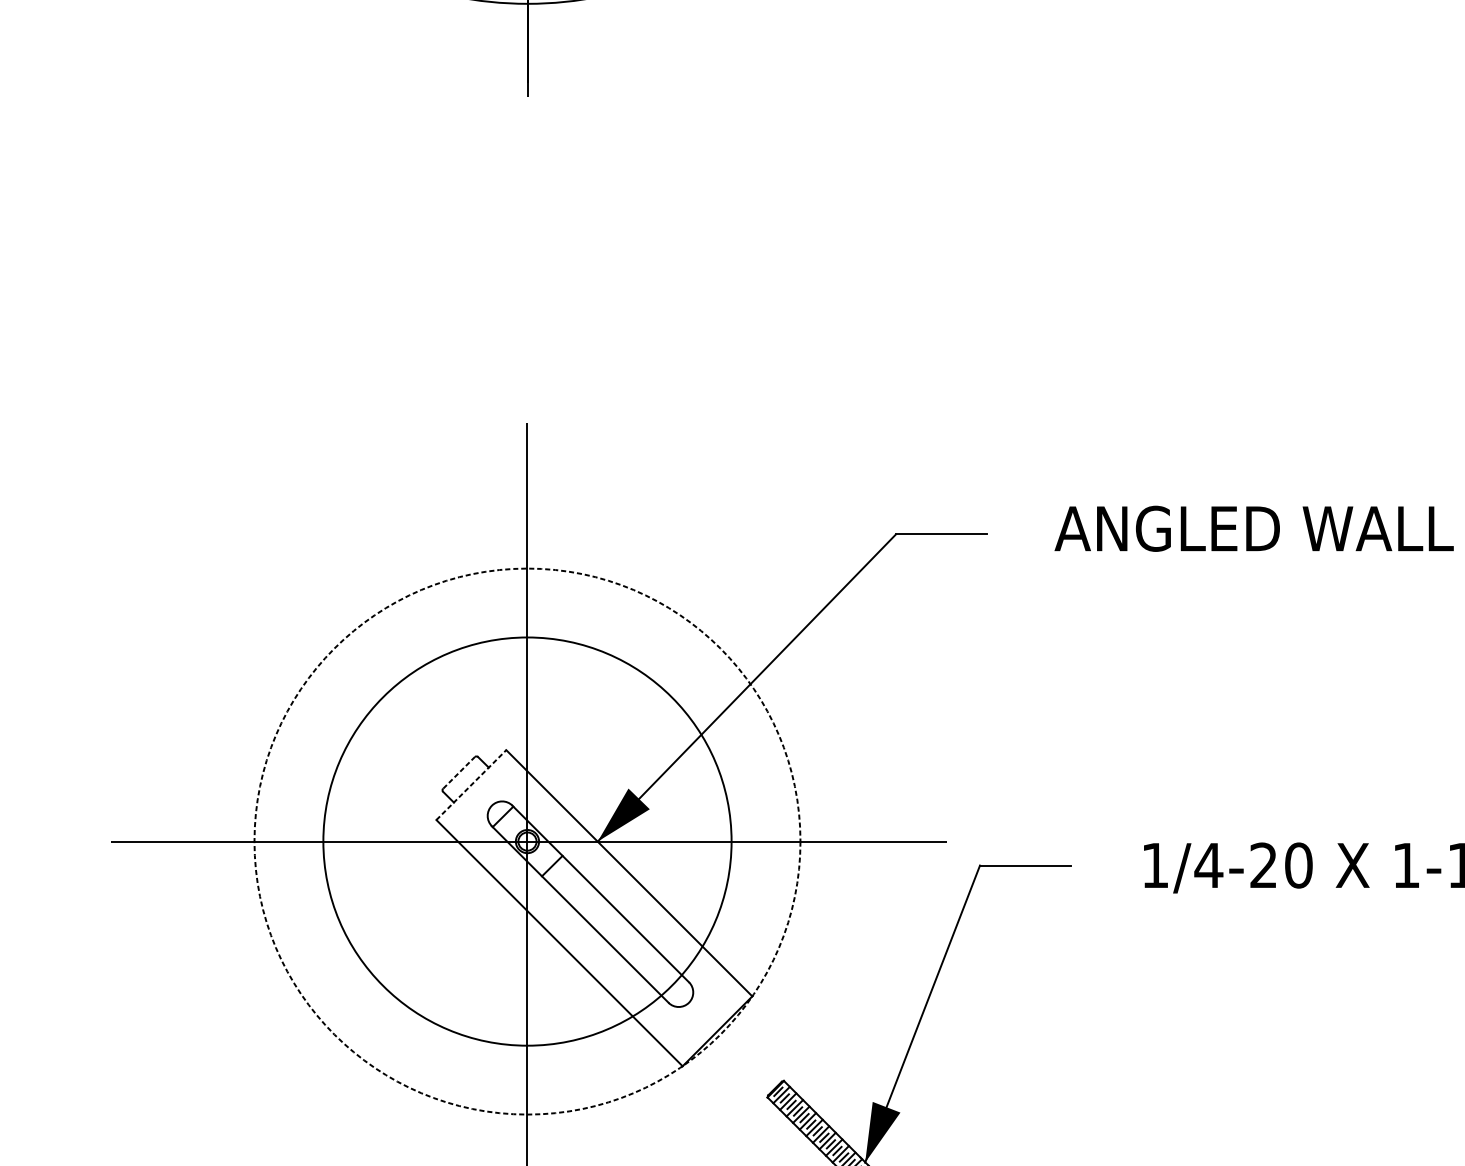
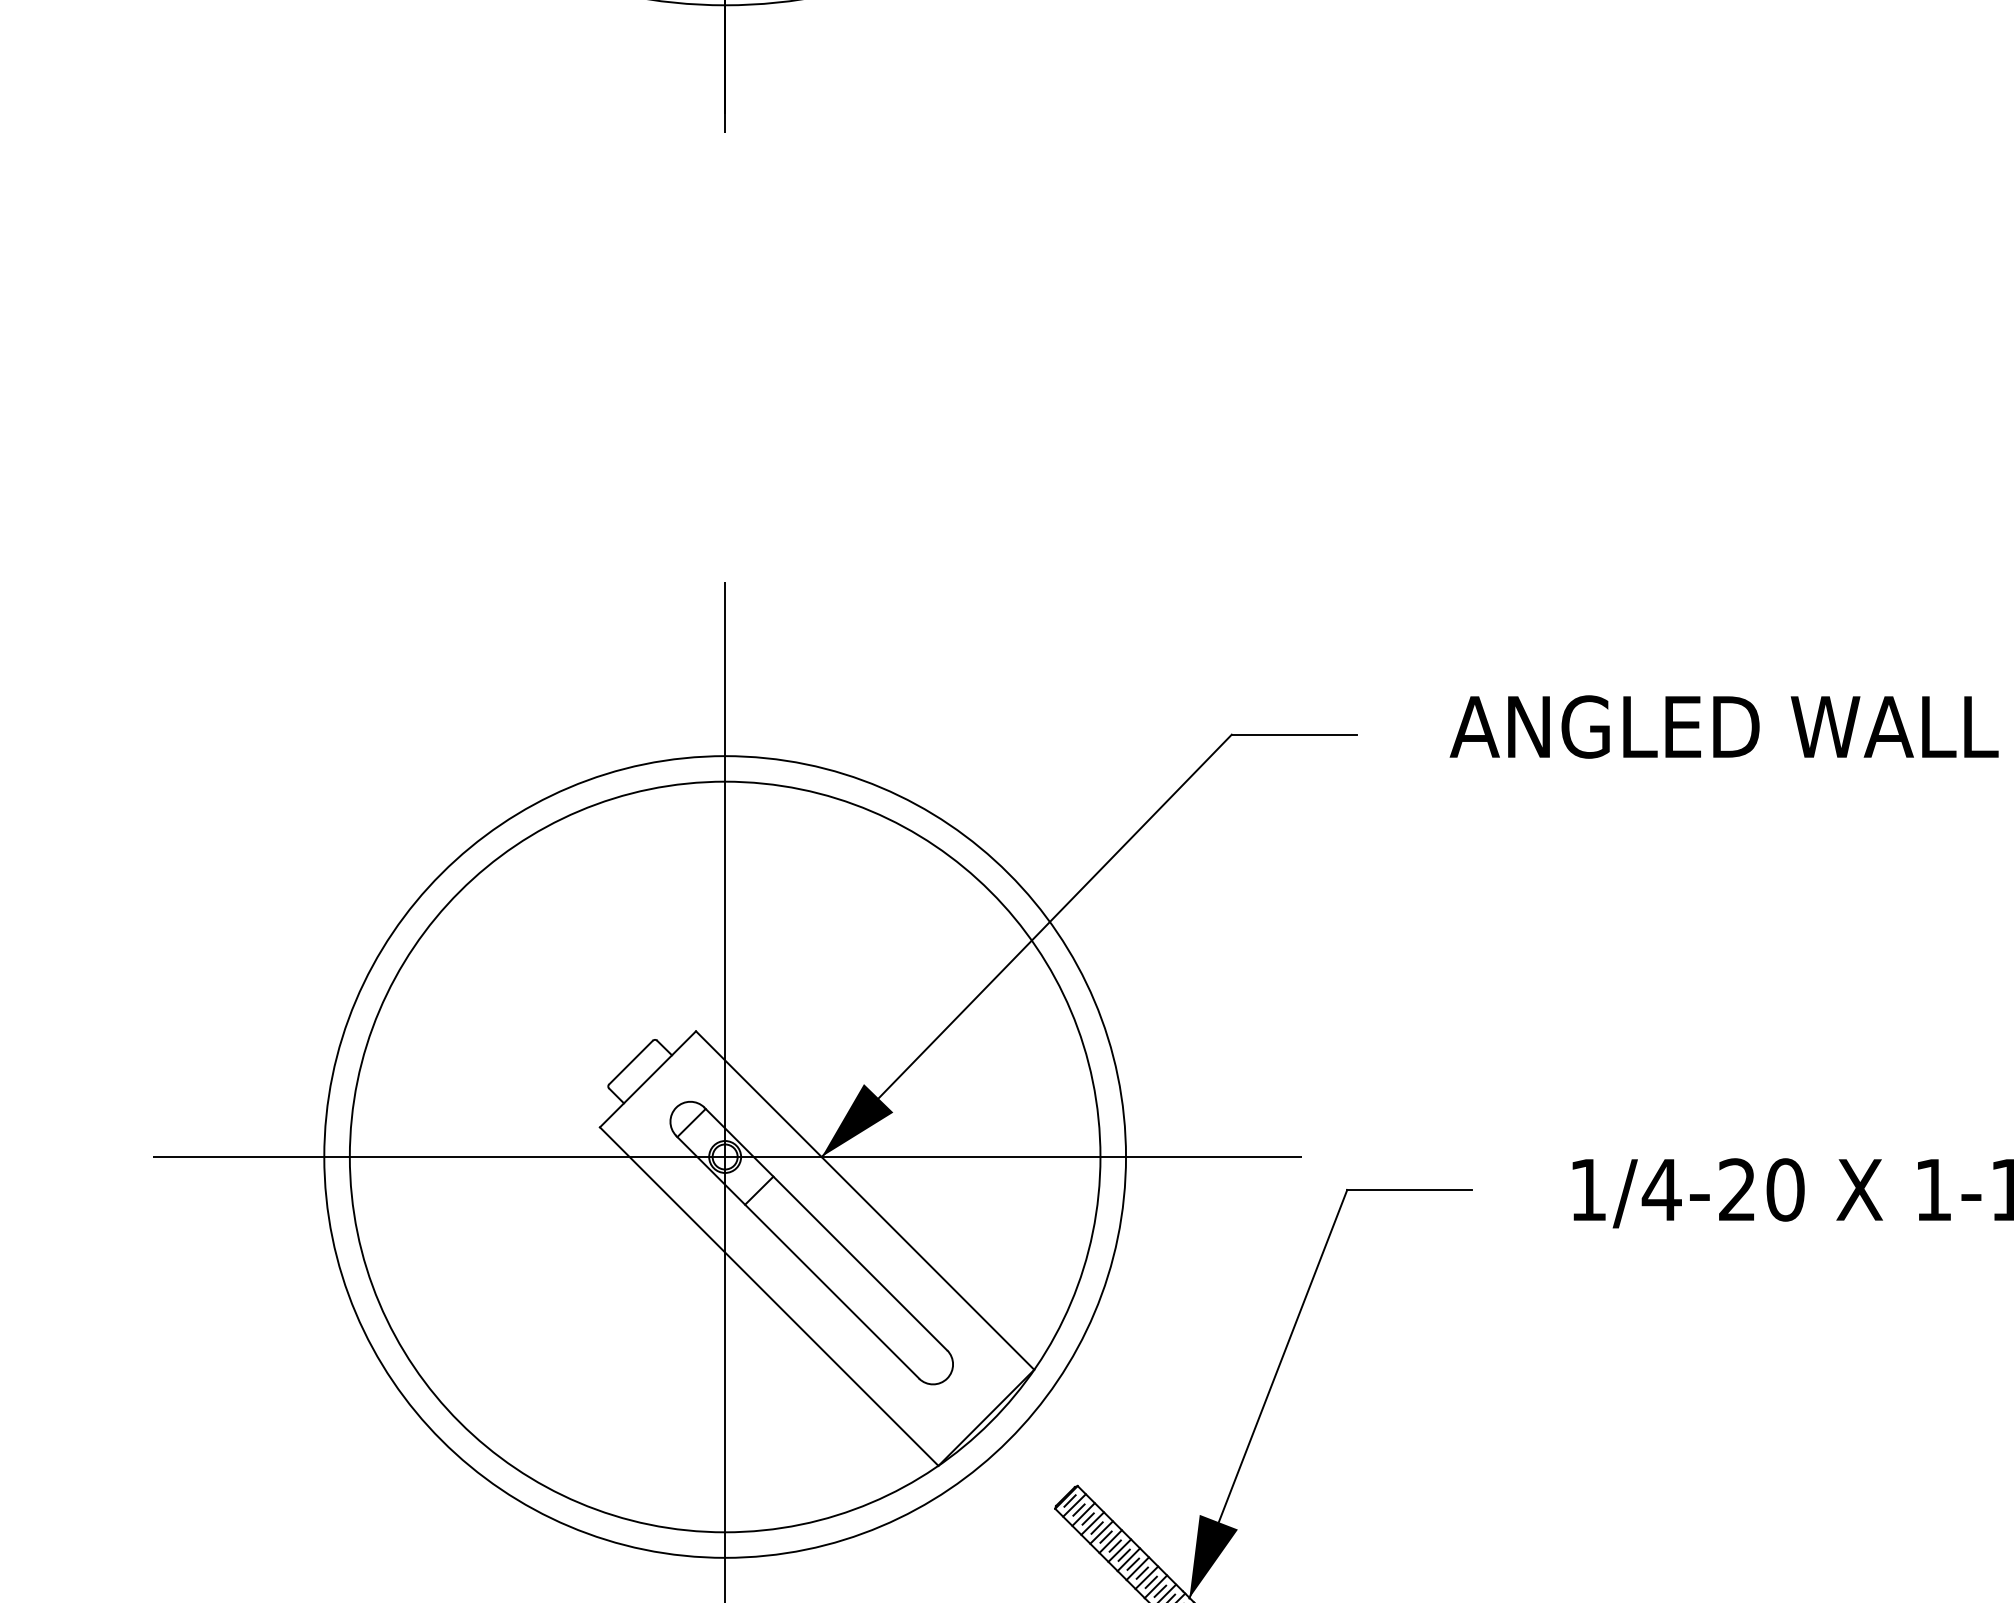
line: (459, 772) -> (631, 1062), dashed -> solid
line: (471, 785) -> (648, 1079), dashed -> solid
circle: (527, 841) -> (724, 1156), dashed -> solid
circle: (527, 841) -> (725, 1156), size x1.43

